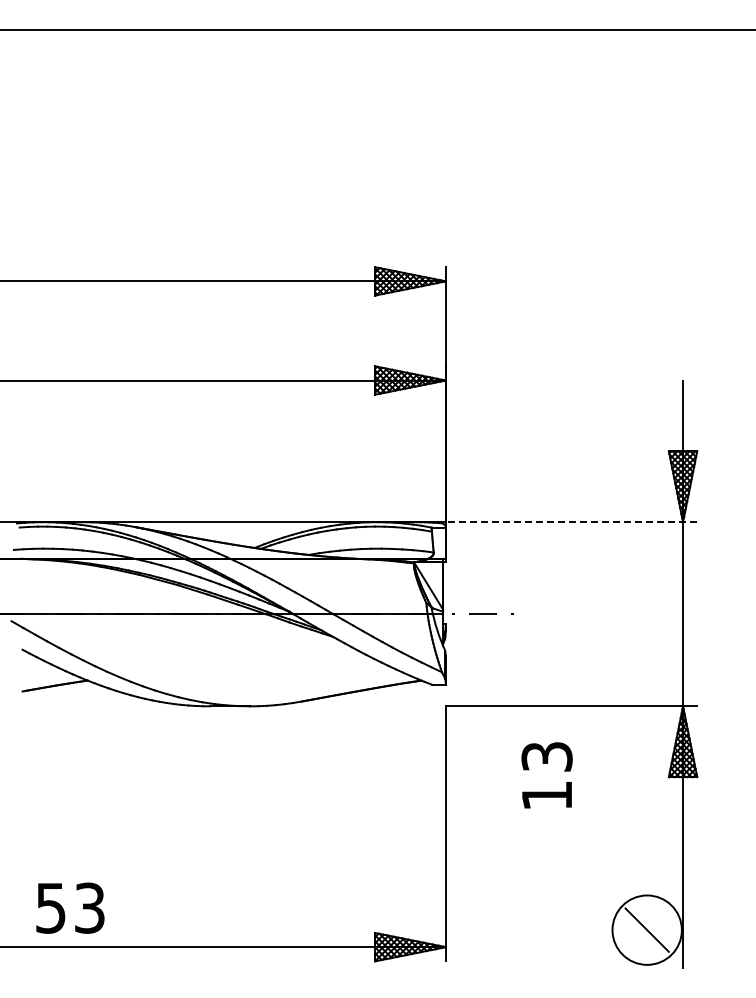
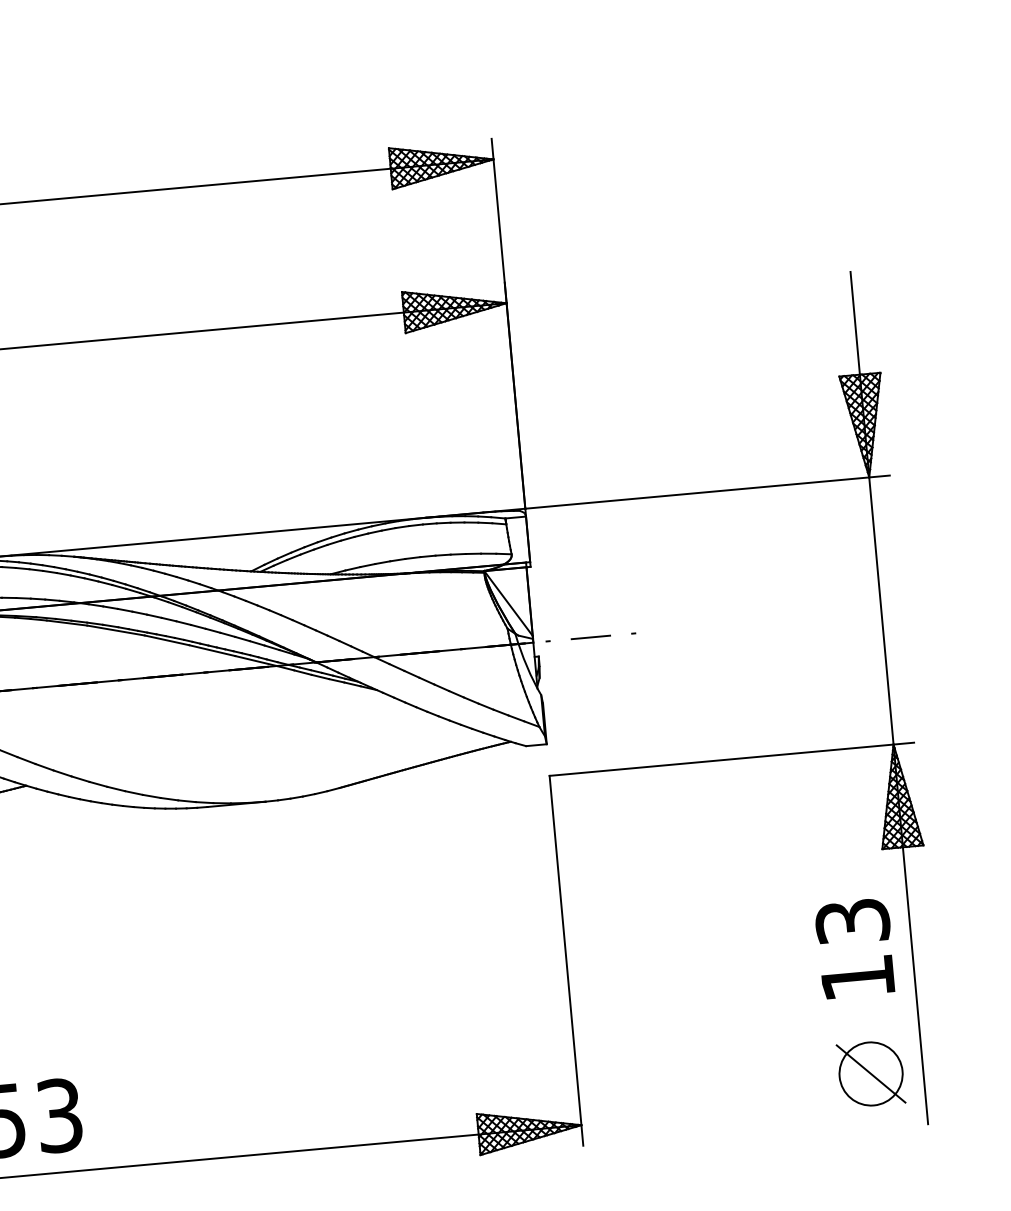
line: (571, 522) -> (707, 492), dashed -> solid
text: (546, 775) -> (854, 948), moved
circle: (646, 929) -> (869, 1073), size x0.62

